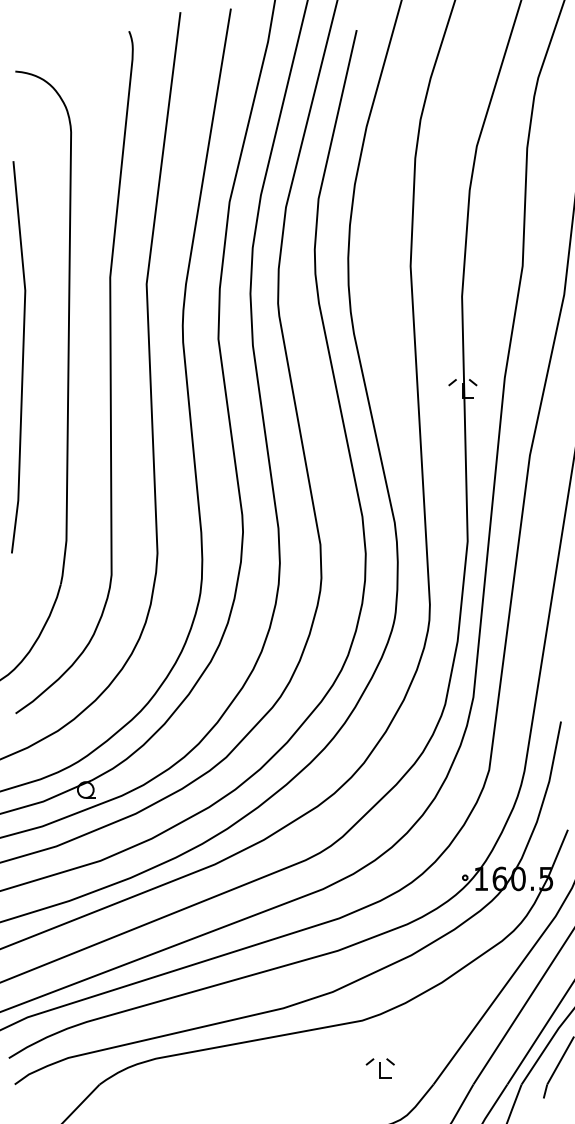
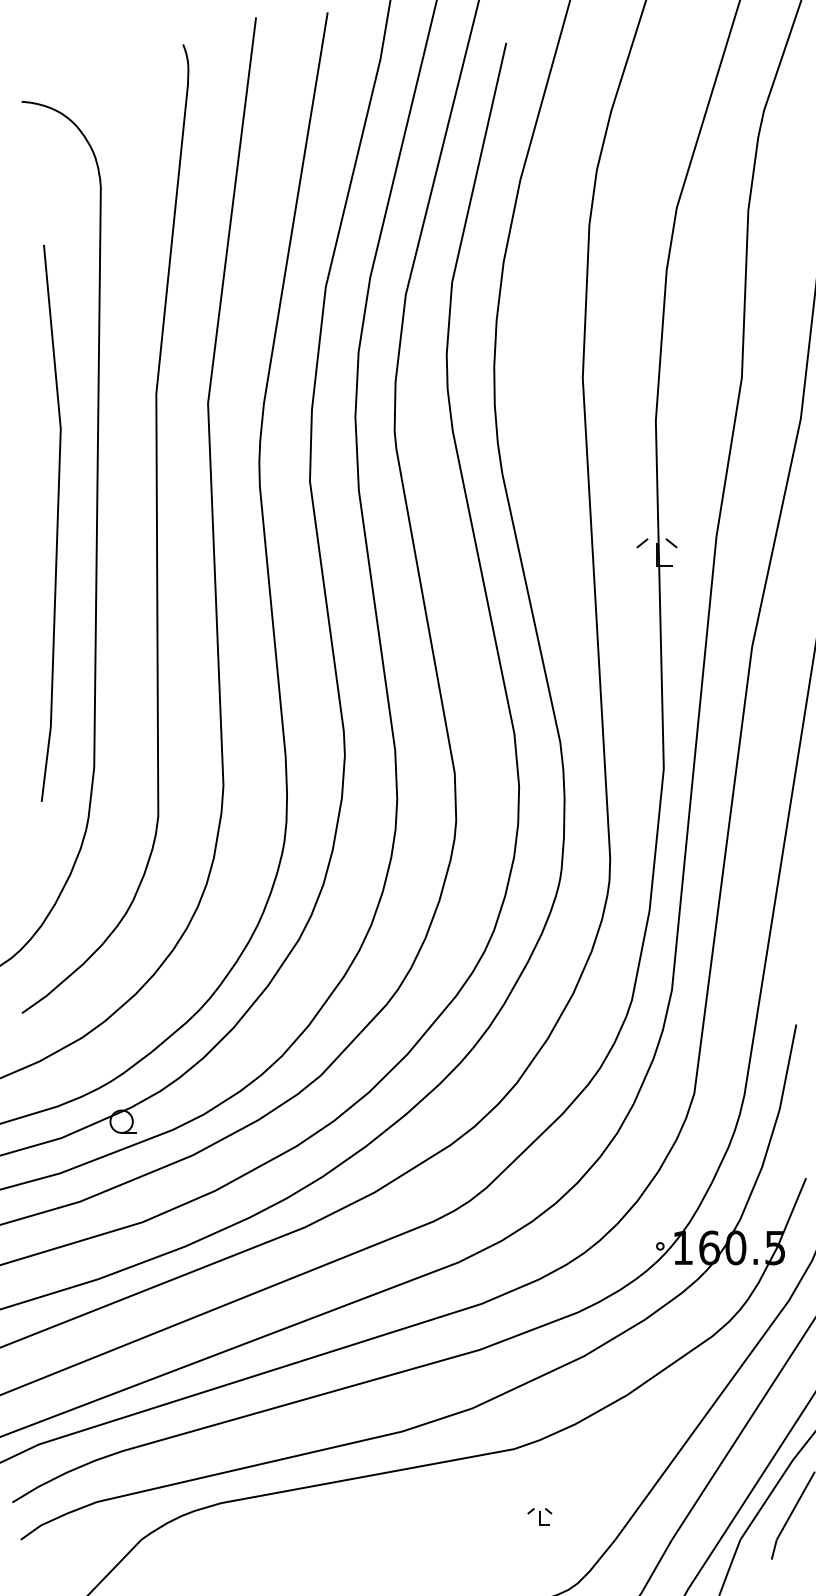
line: (22, 357) -> (56, 523), moved
part: (380, 1068) -> (539, 1516), size x0.6

